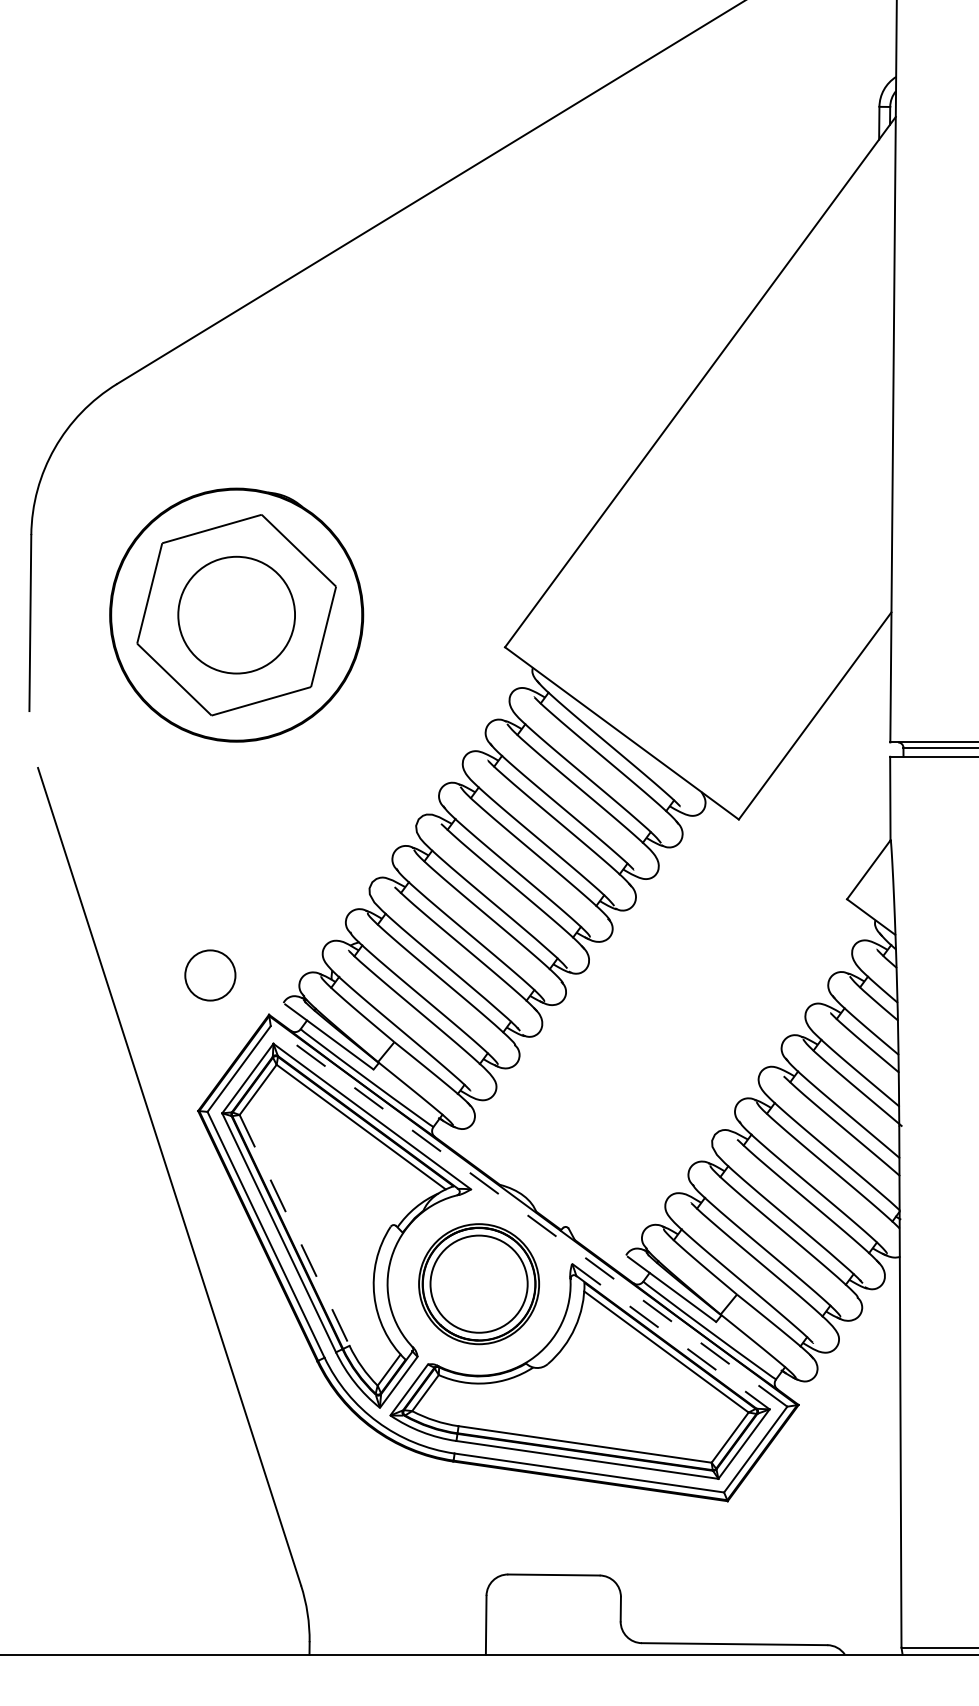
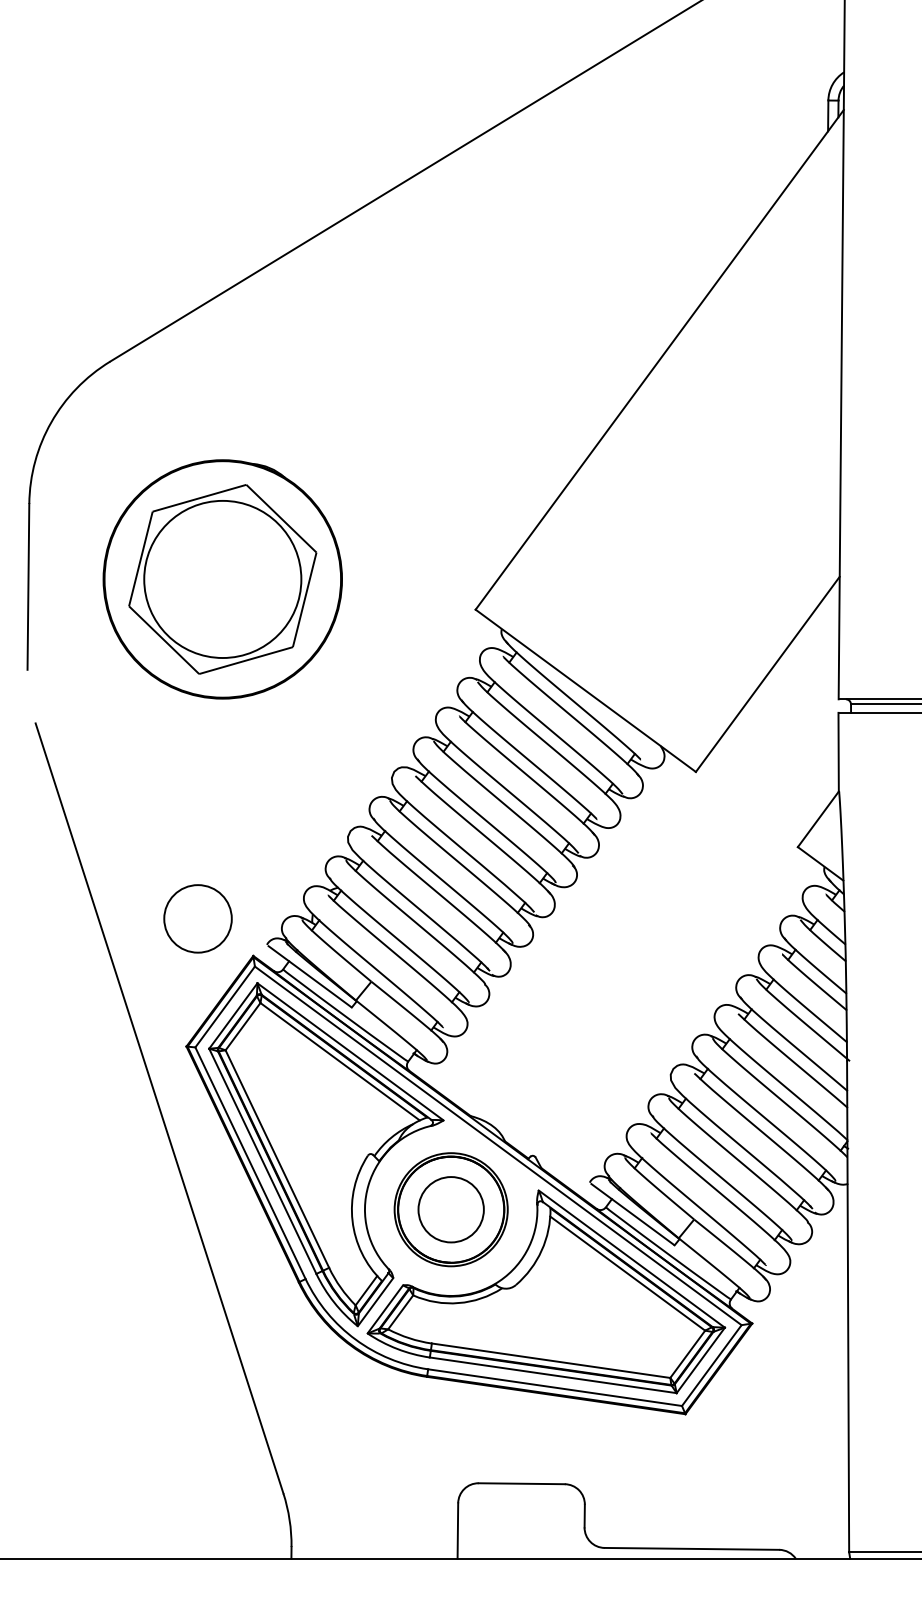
circle: (236, 615) -> (222, 579), size x1.43
circle: (209, 975) -> (197, 918), size x1.43
line: (528, 1215) -> (497, 1145), dashed -> solid
line: (294, 1230) -> (277, 1159), dashed -> solid
circle: (478, 1283) -> (450, 1209), size x0.71
line: (670, 1336) -> (631, 1259), dashed -> solid

